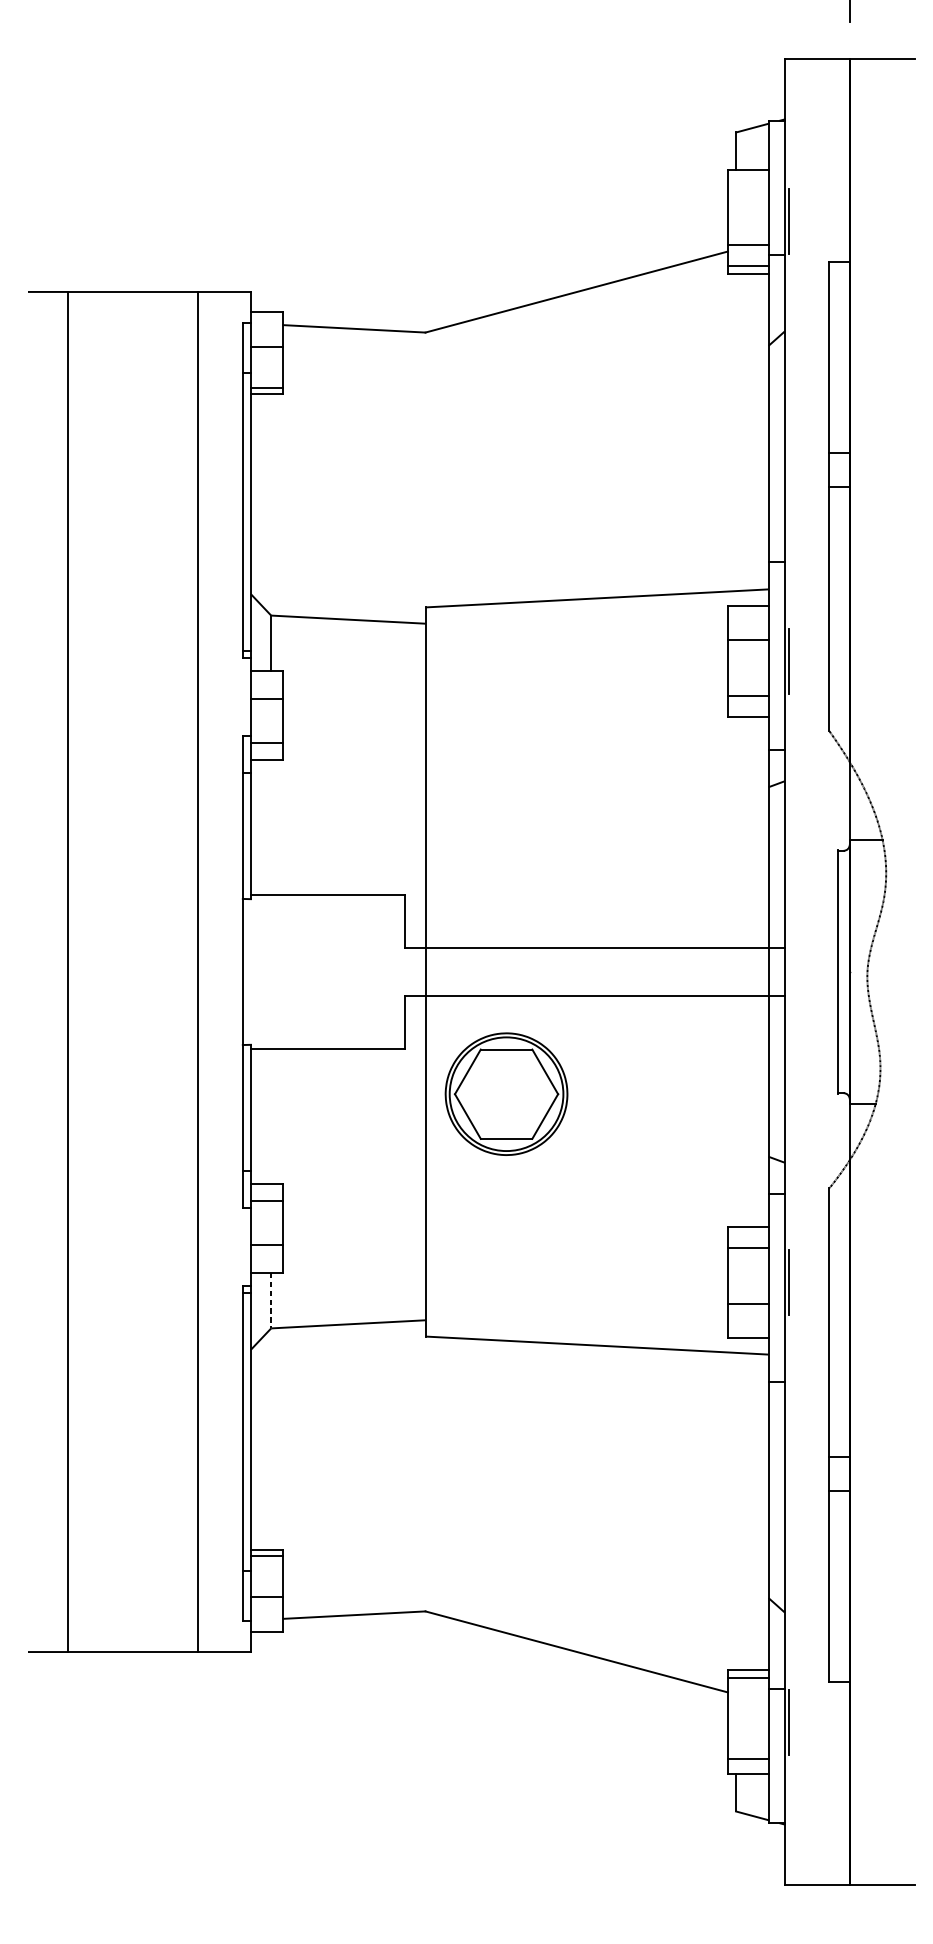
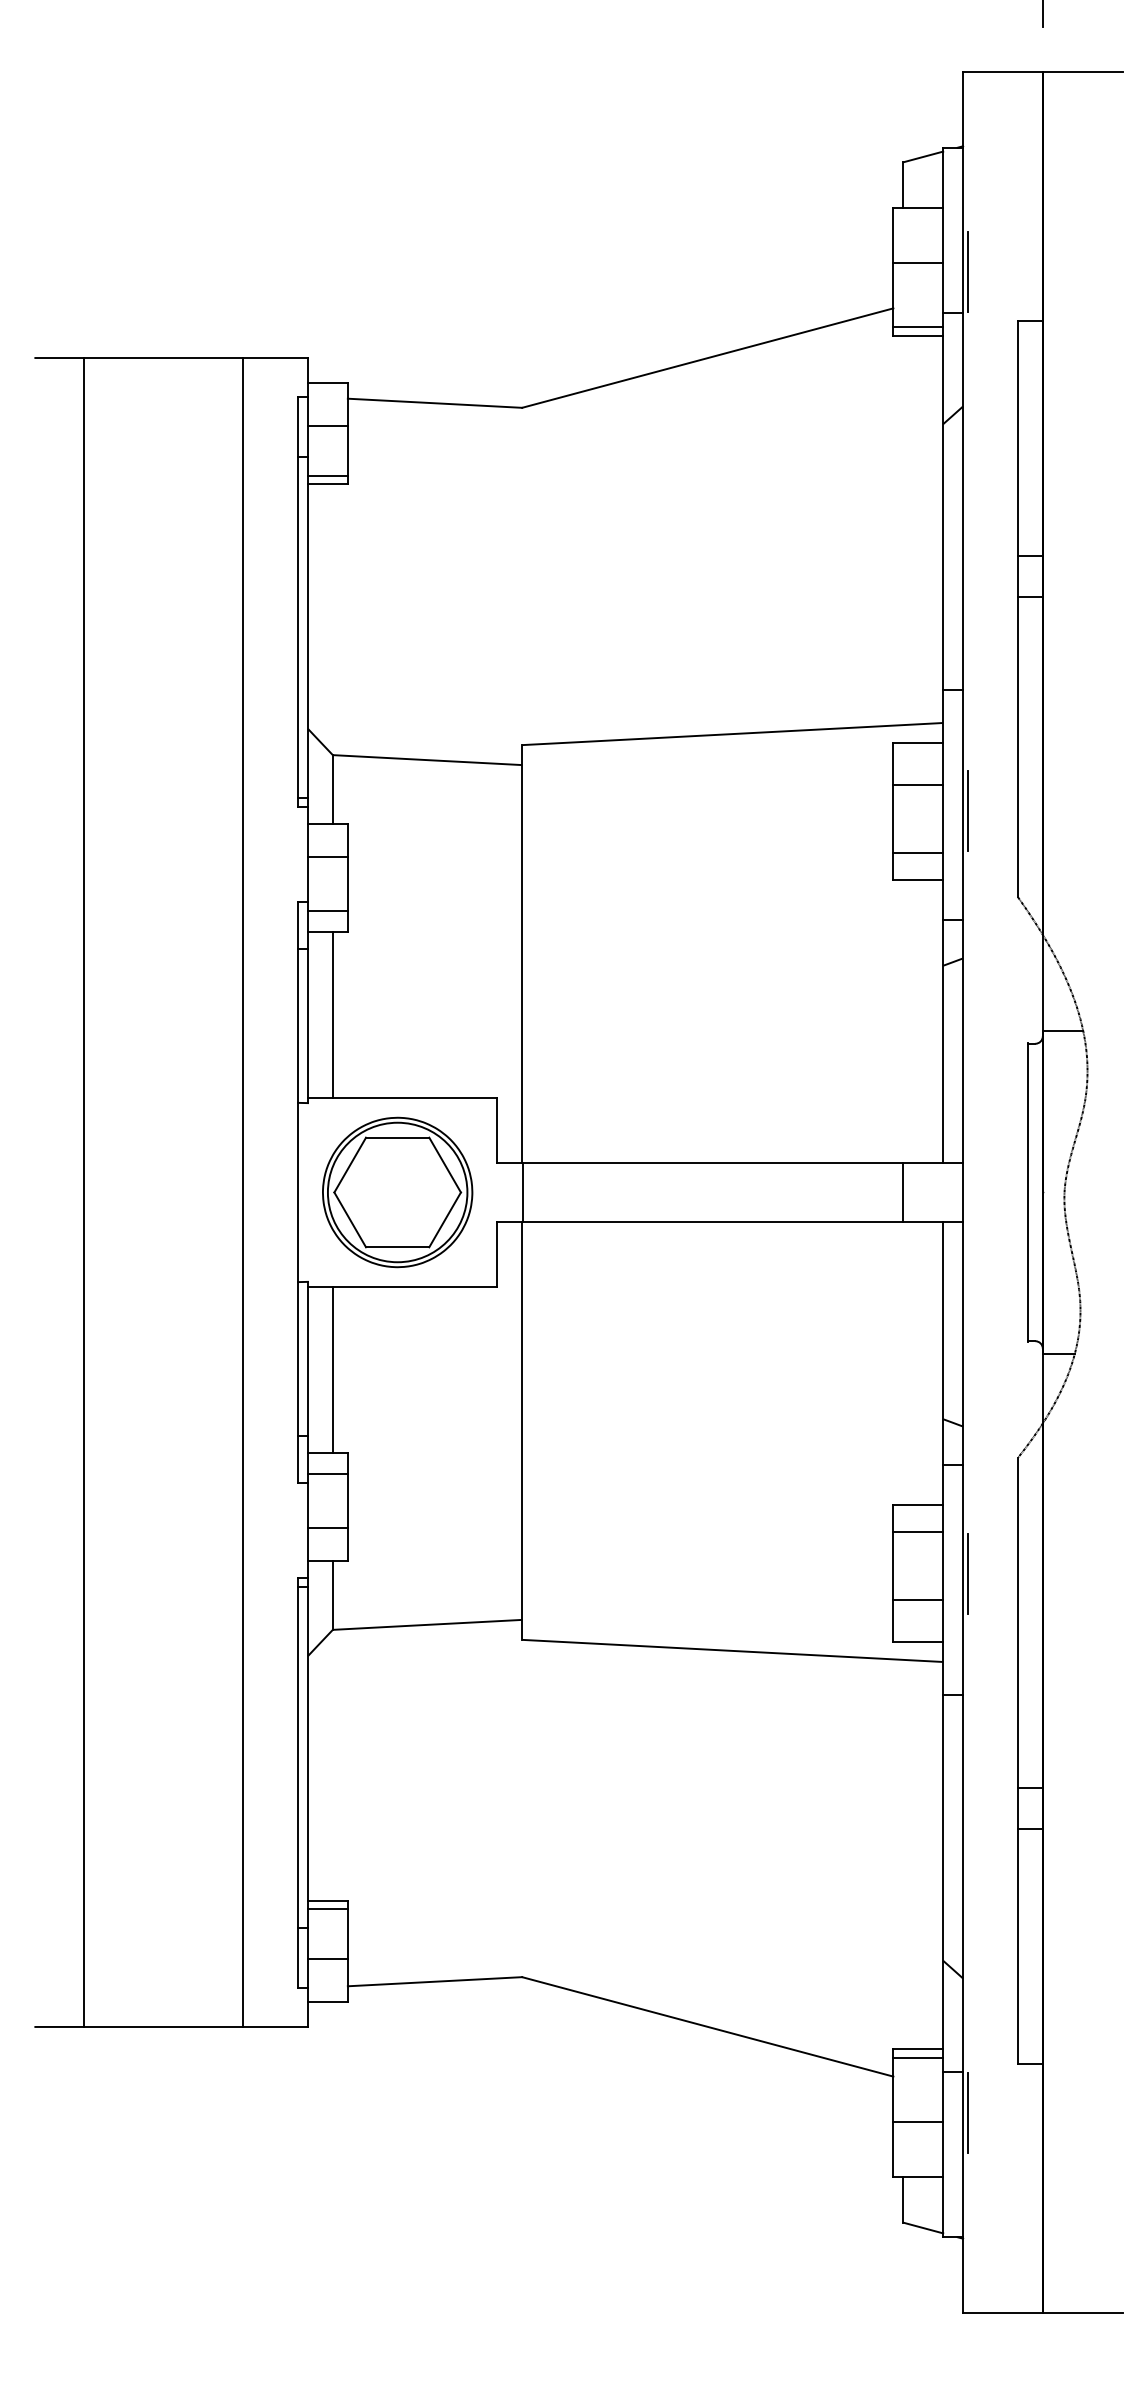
line: (748, 244) -> (918, 262), moved
line: (270, 826) -> (332, 1014), added
line: (768, 972) -> (903, 1192), moved
part: (506, 1094) -> (397, 1192), moved
line: (270, 1117) -> (332, 1370), added
line: (270, 1301) -> (332, 1596), dashed -> solid
line: (748, 1759) -> (918, 2122), moved

